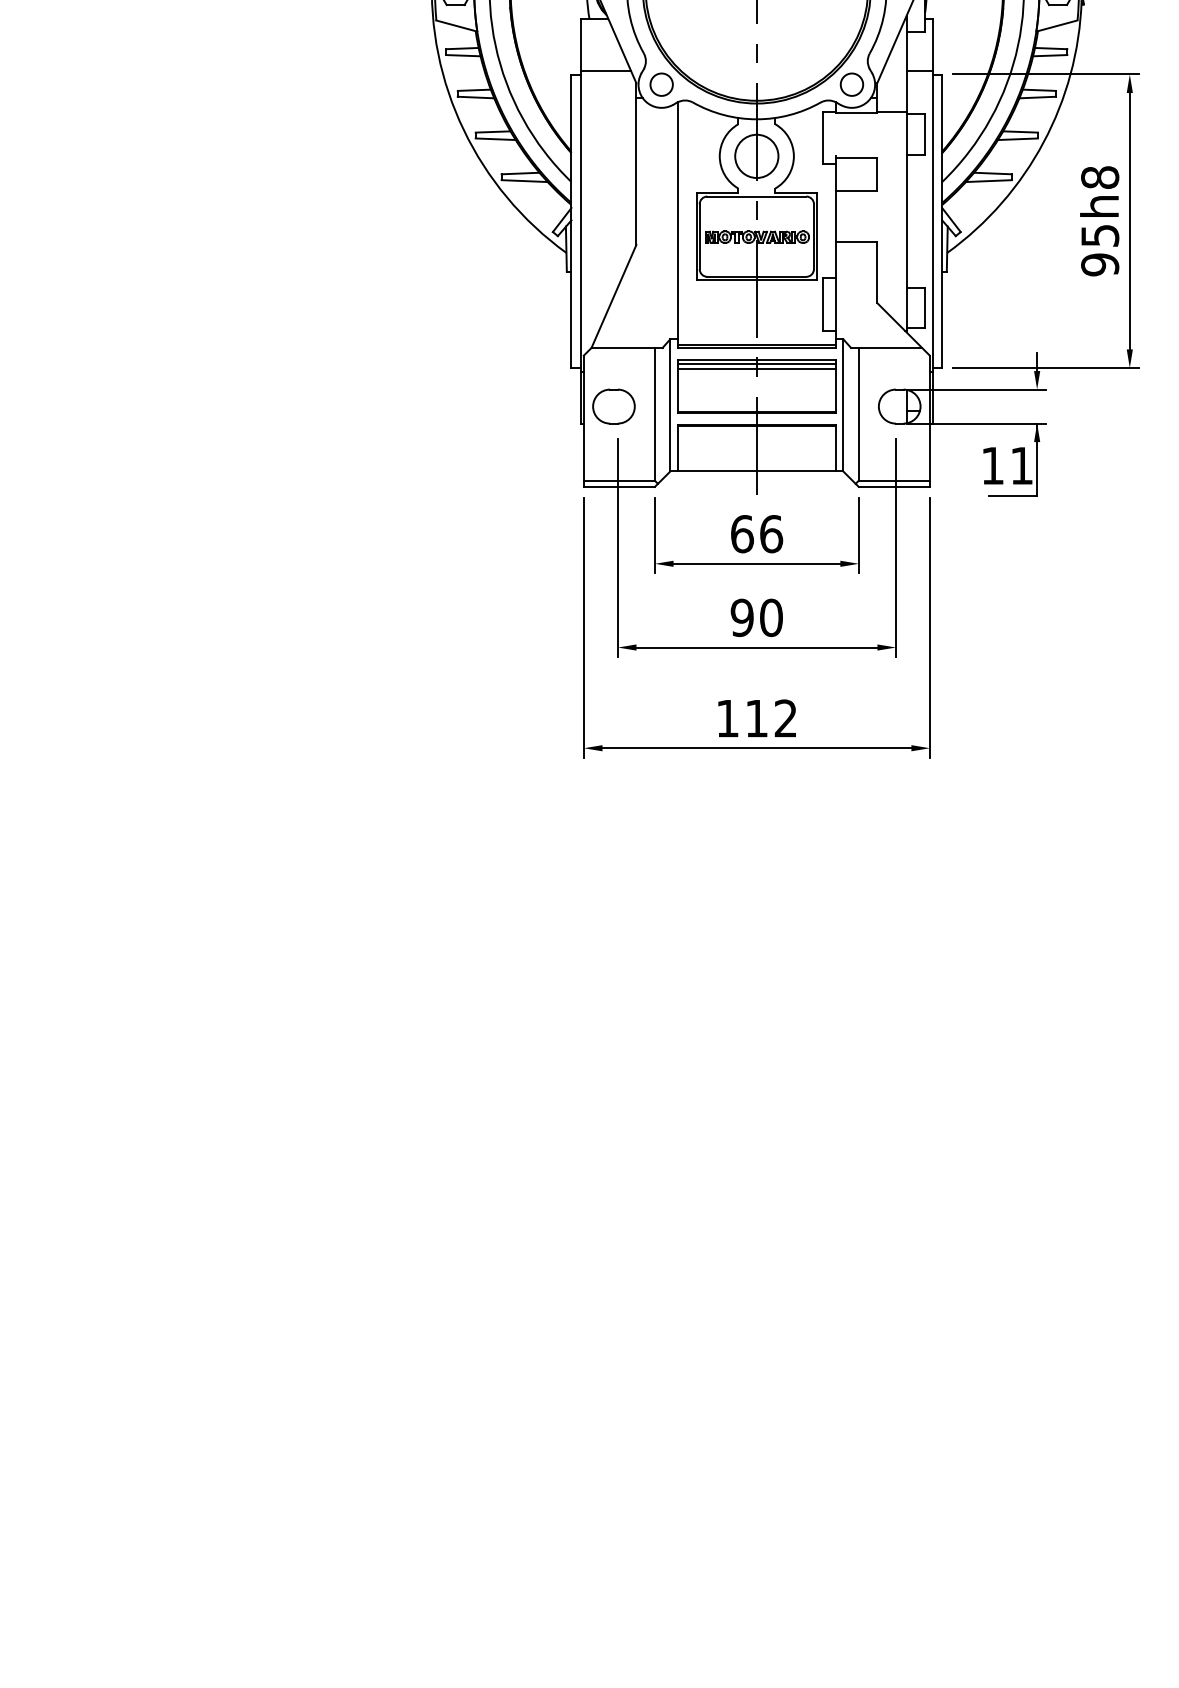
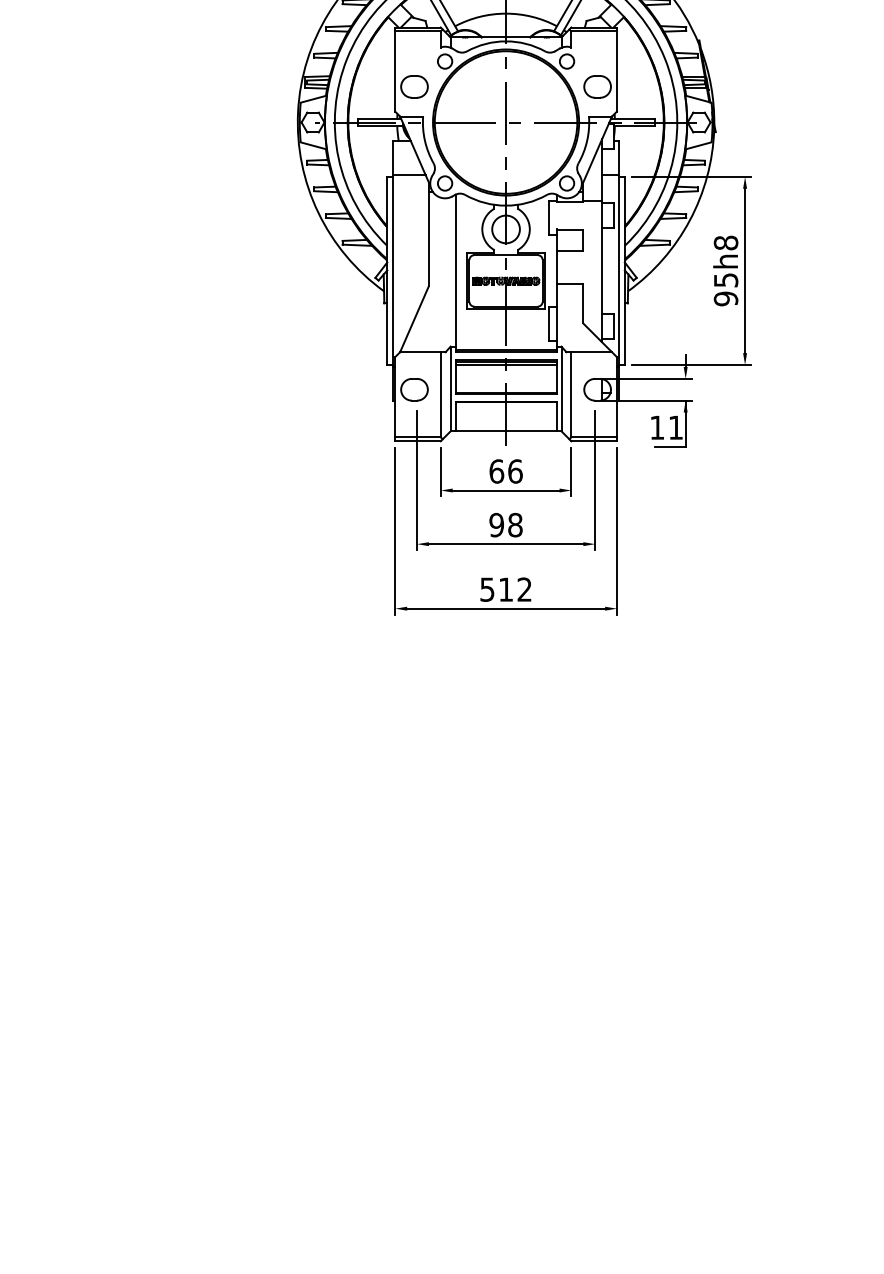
text: (771, 618) -> (515, 525), 90 -> 98
text: (727, 718) -> (487, 589), 112 -> 512

